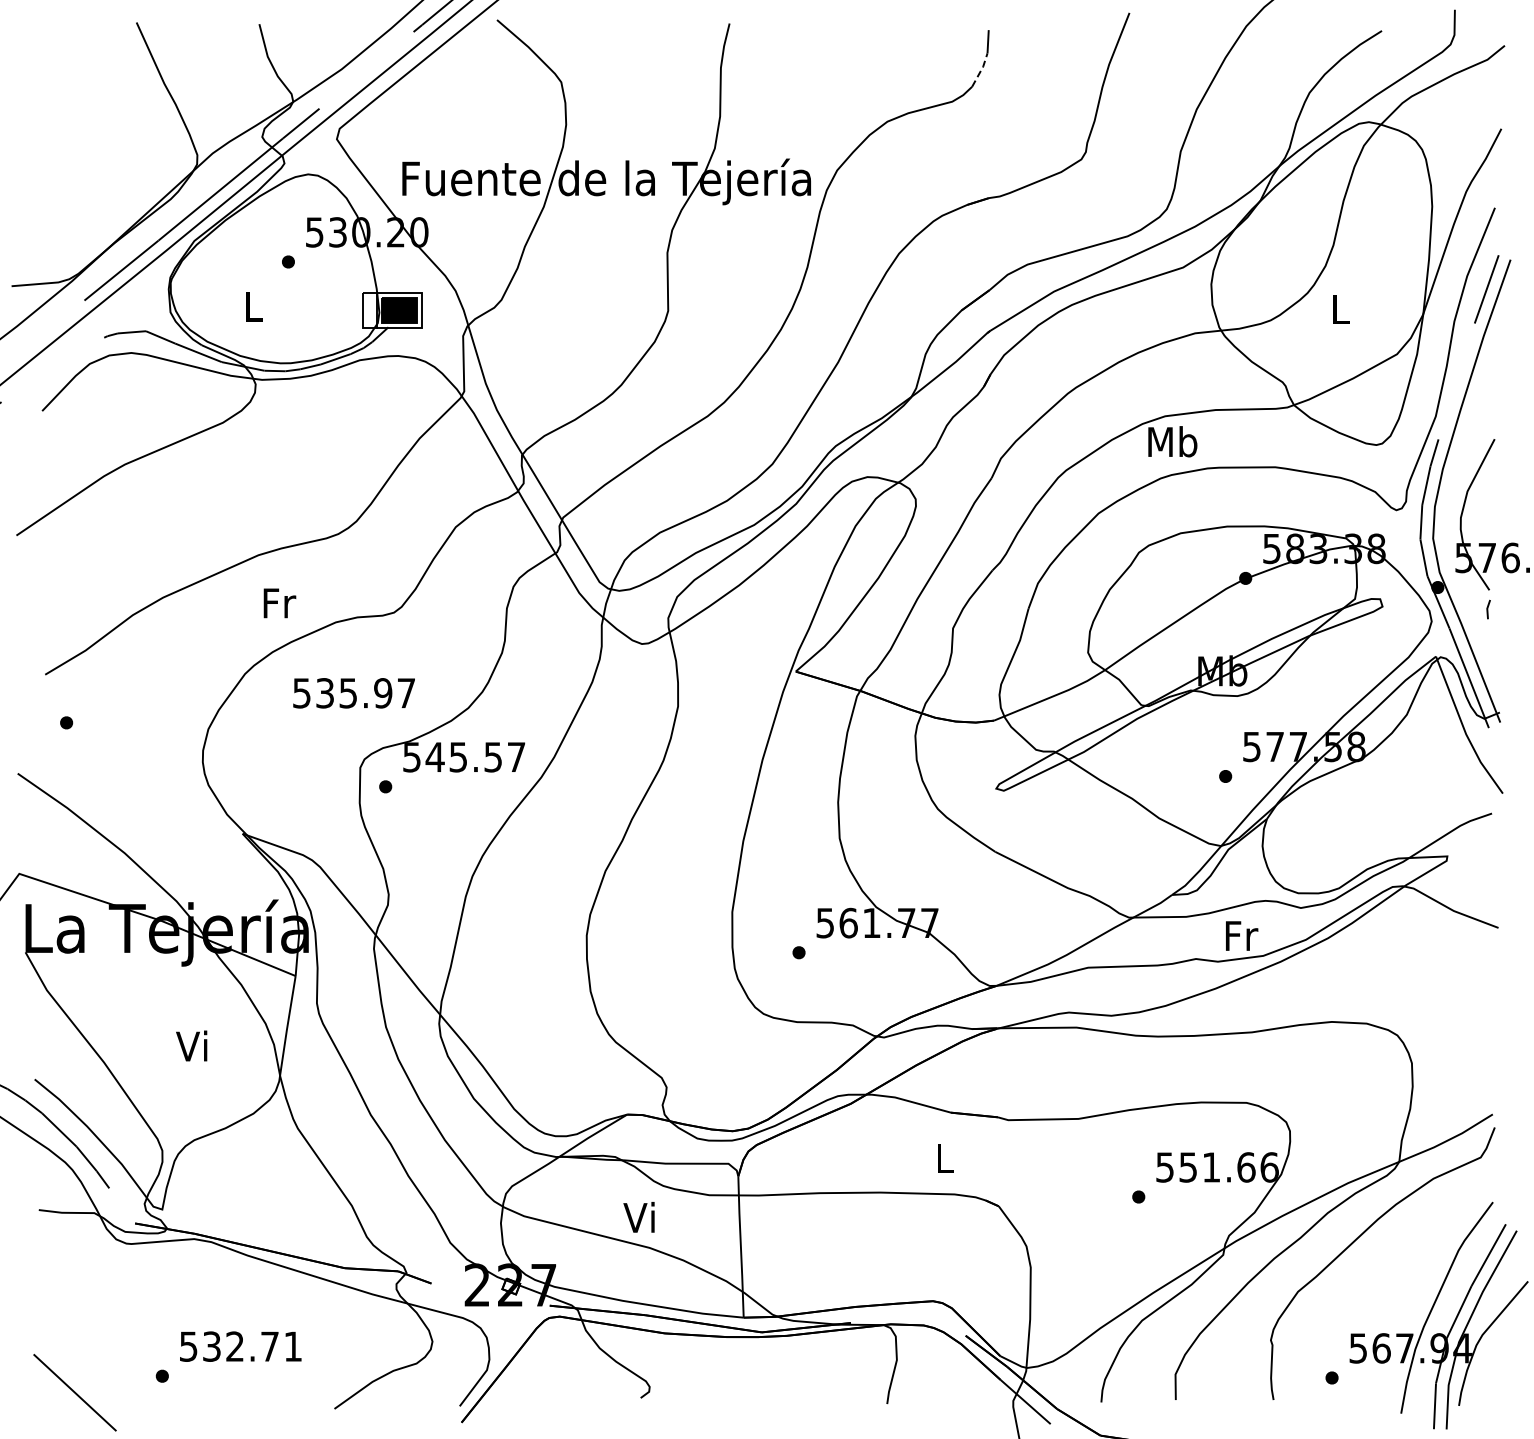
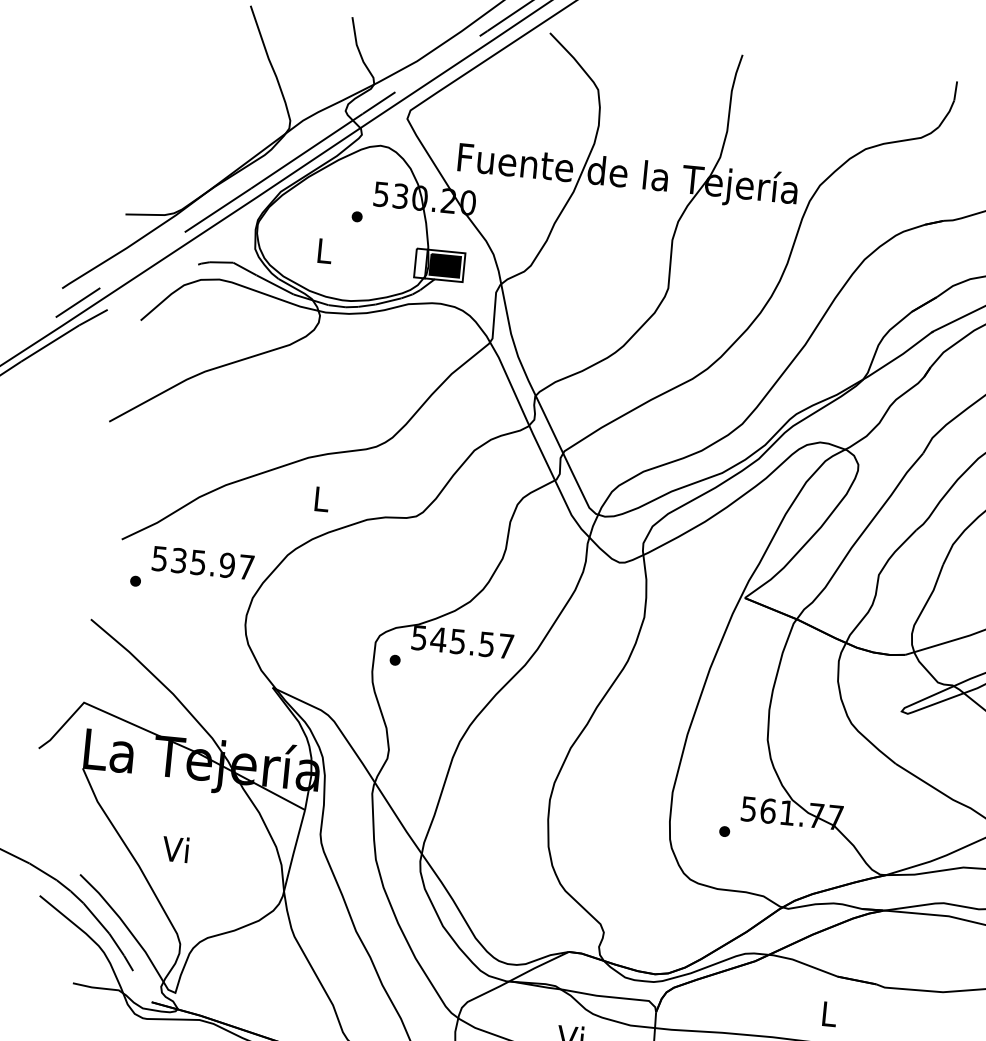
line: (981, 69) -> (947, 113), dashed -> solid
text: (279, 603) -> (321, 499), Fr -> L
text: (353, 693) -> (202, 563), moved
text: (191, 1045) -> (175, 848), moved

